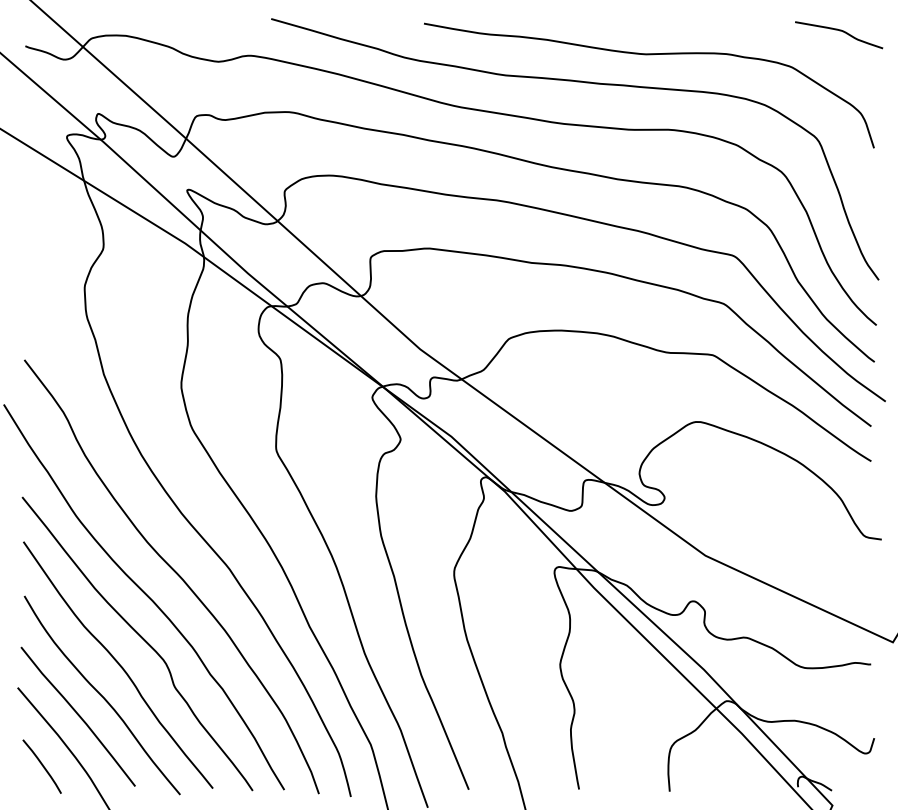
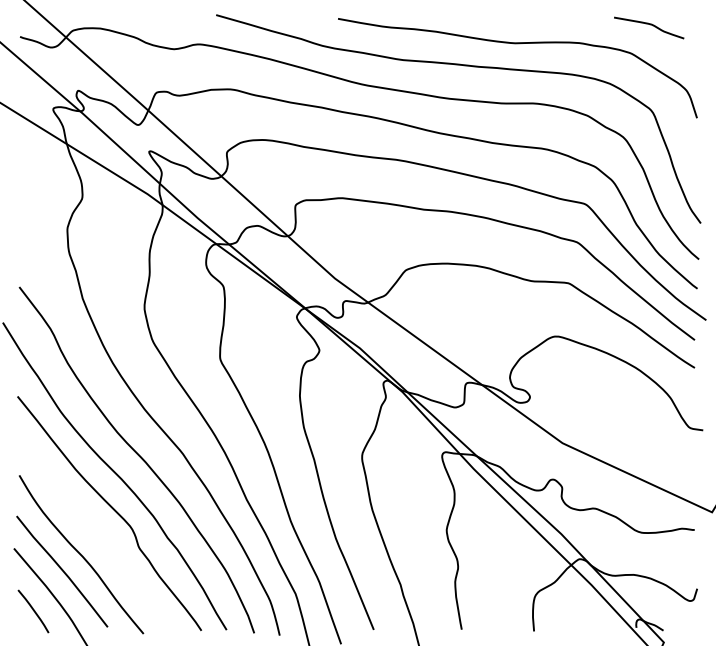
curve: (840, 32) -> (650, 25), moved
curve: (118, 665) -> (94, 530), removed

